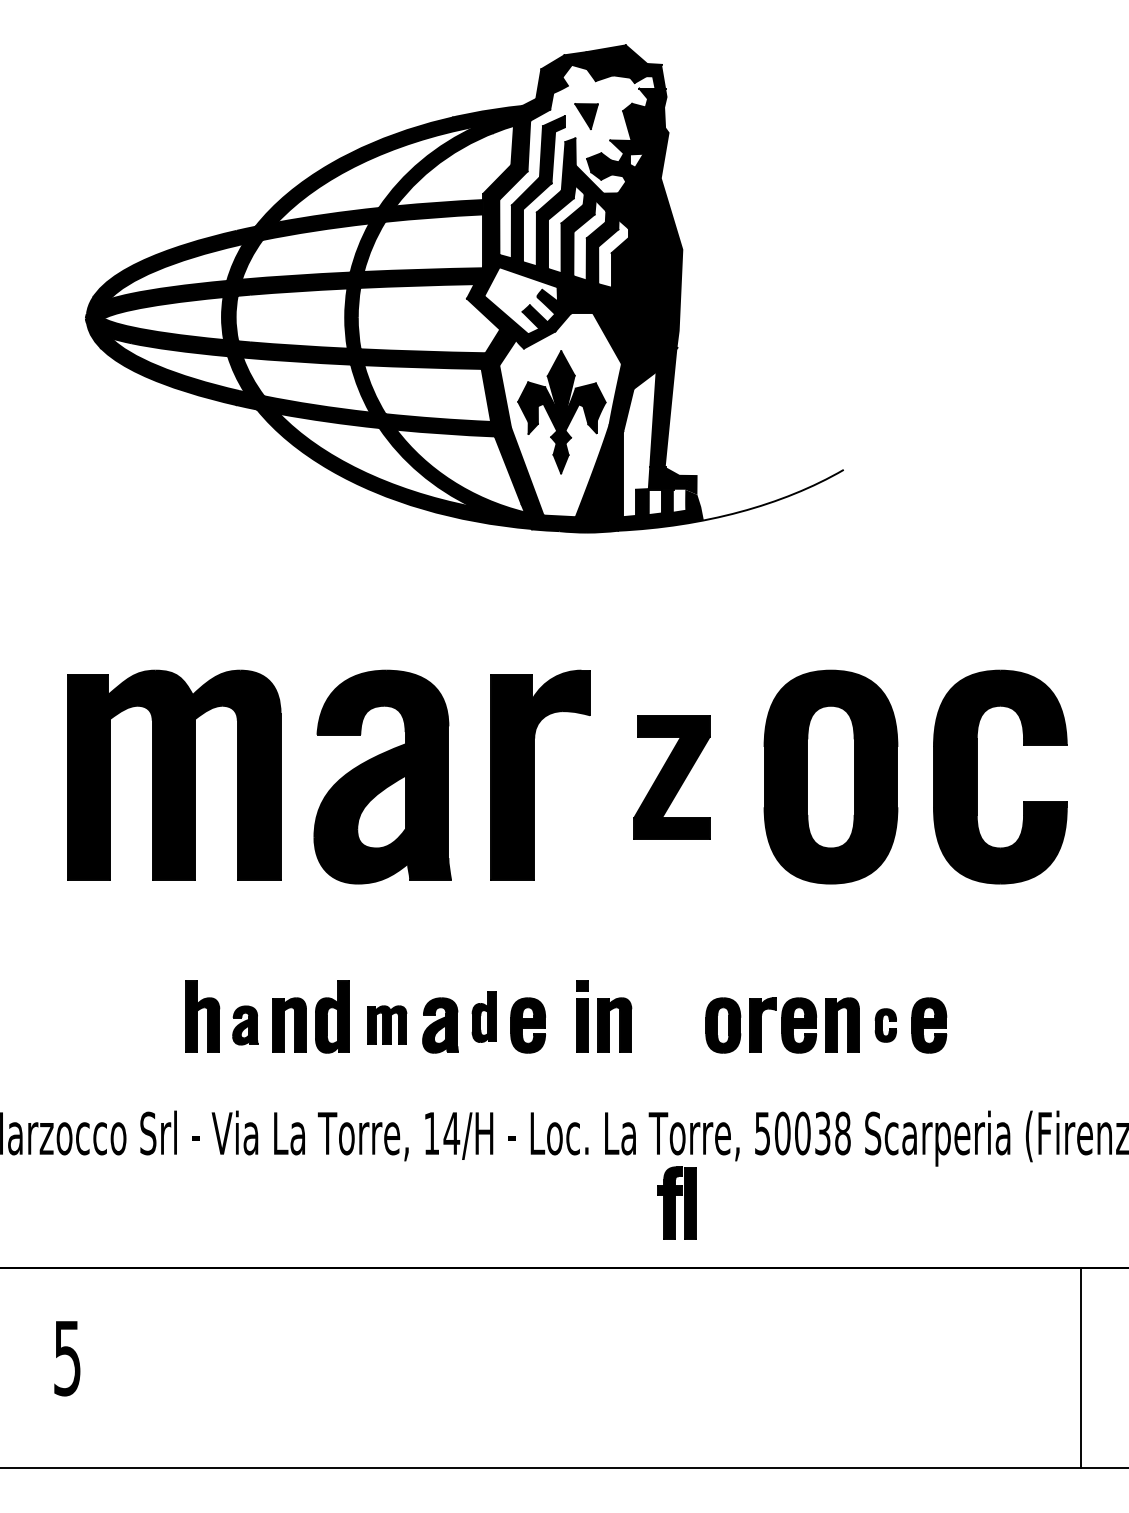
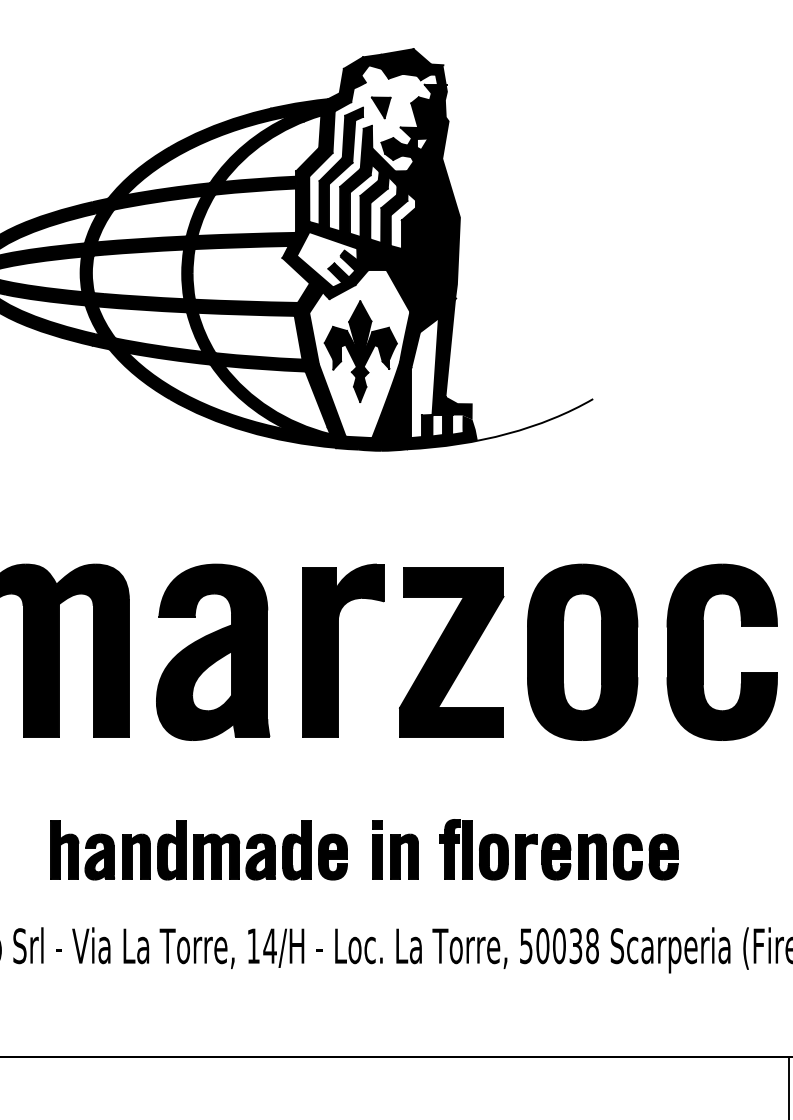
part: (671, 777) -> (451, 652), size x1.67
part: (483, 1016) -> (296, 849), size x1.43
part: (387, 1024) -> (217, 856), size x1.43
part: (245, 1025) -> (100, 857), size x1.43
part: (885, 1025) -> (627, 857), size x1.67
part: (676, 1202) -> (455, 848), moved

